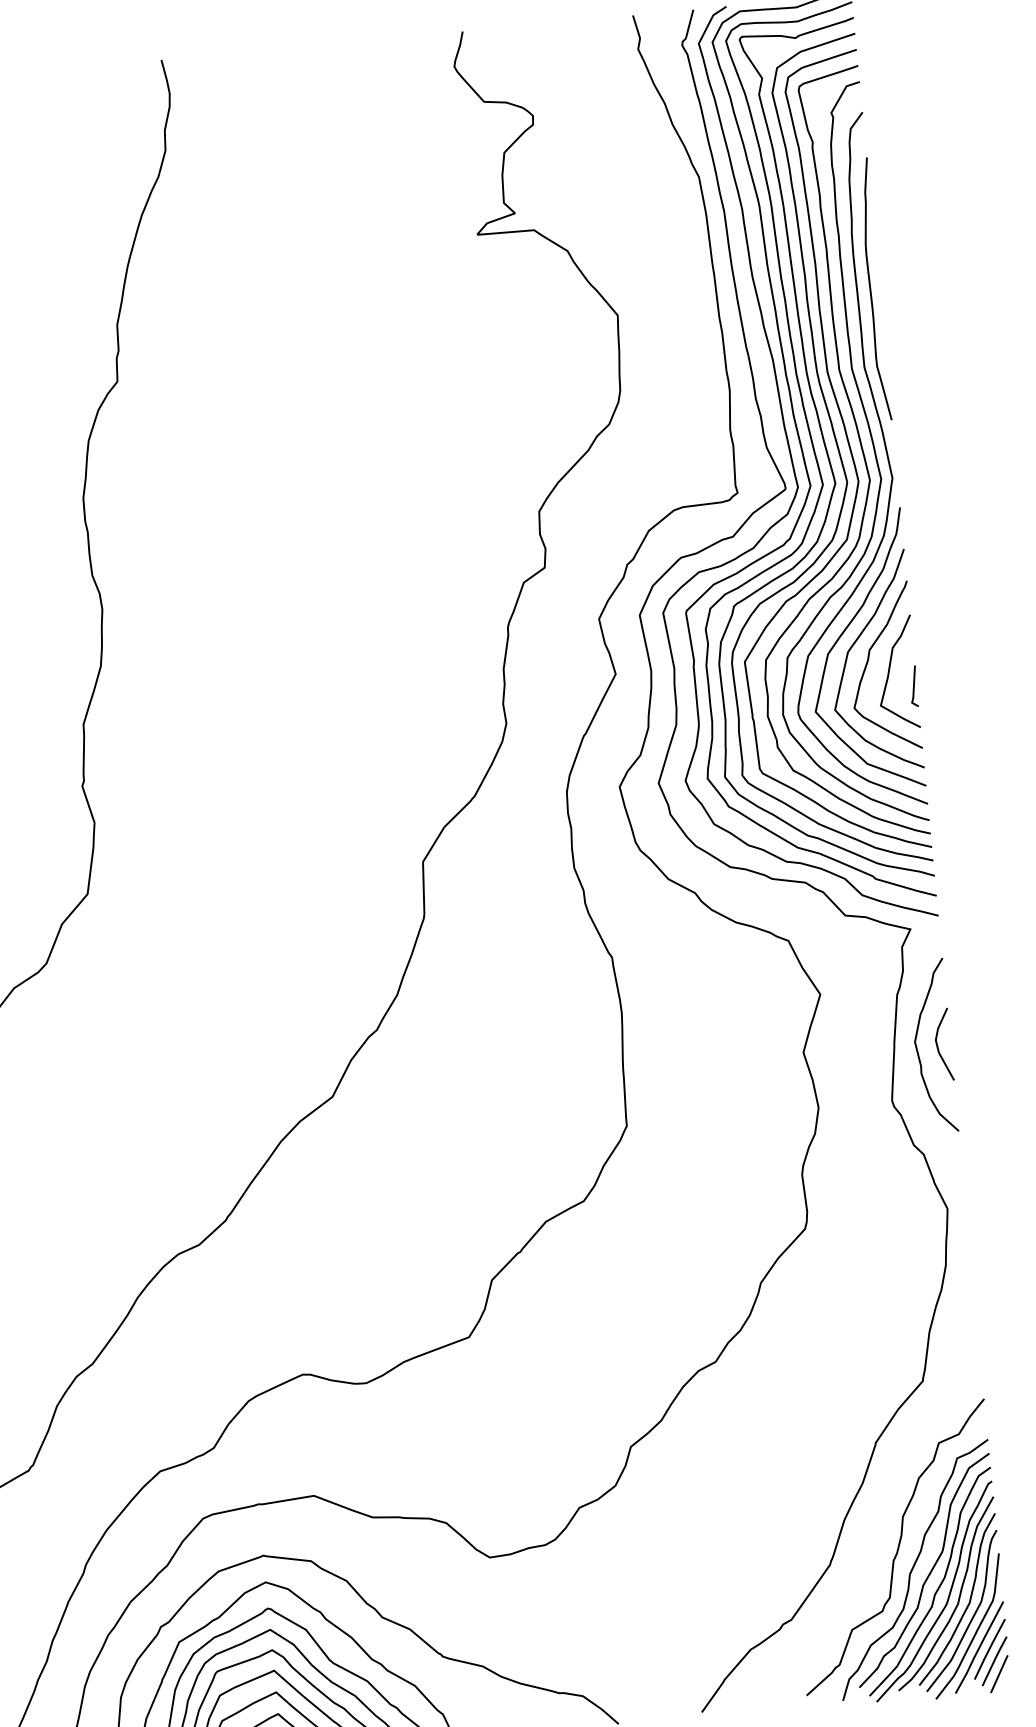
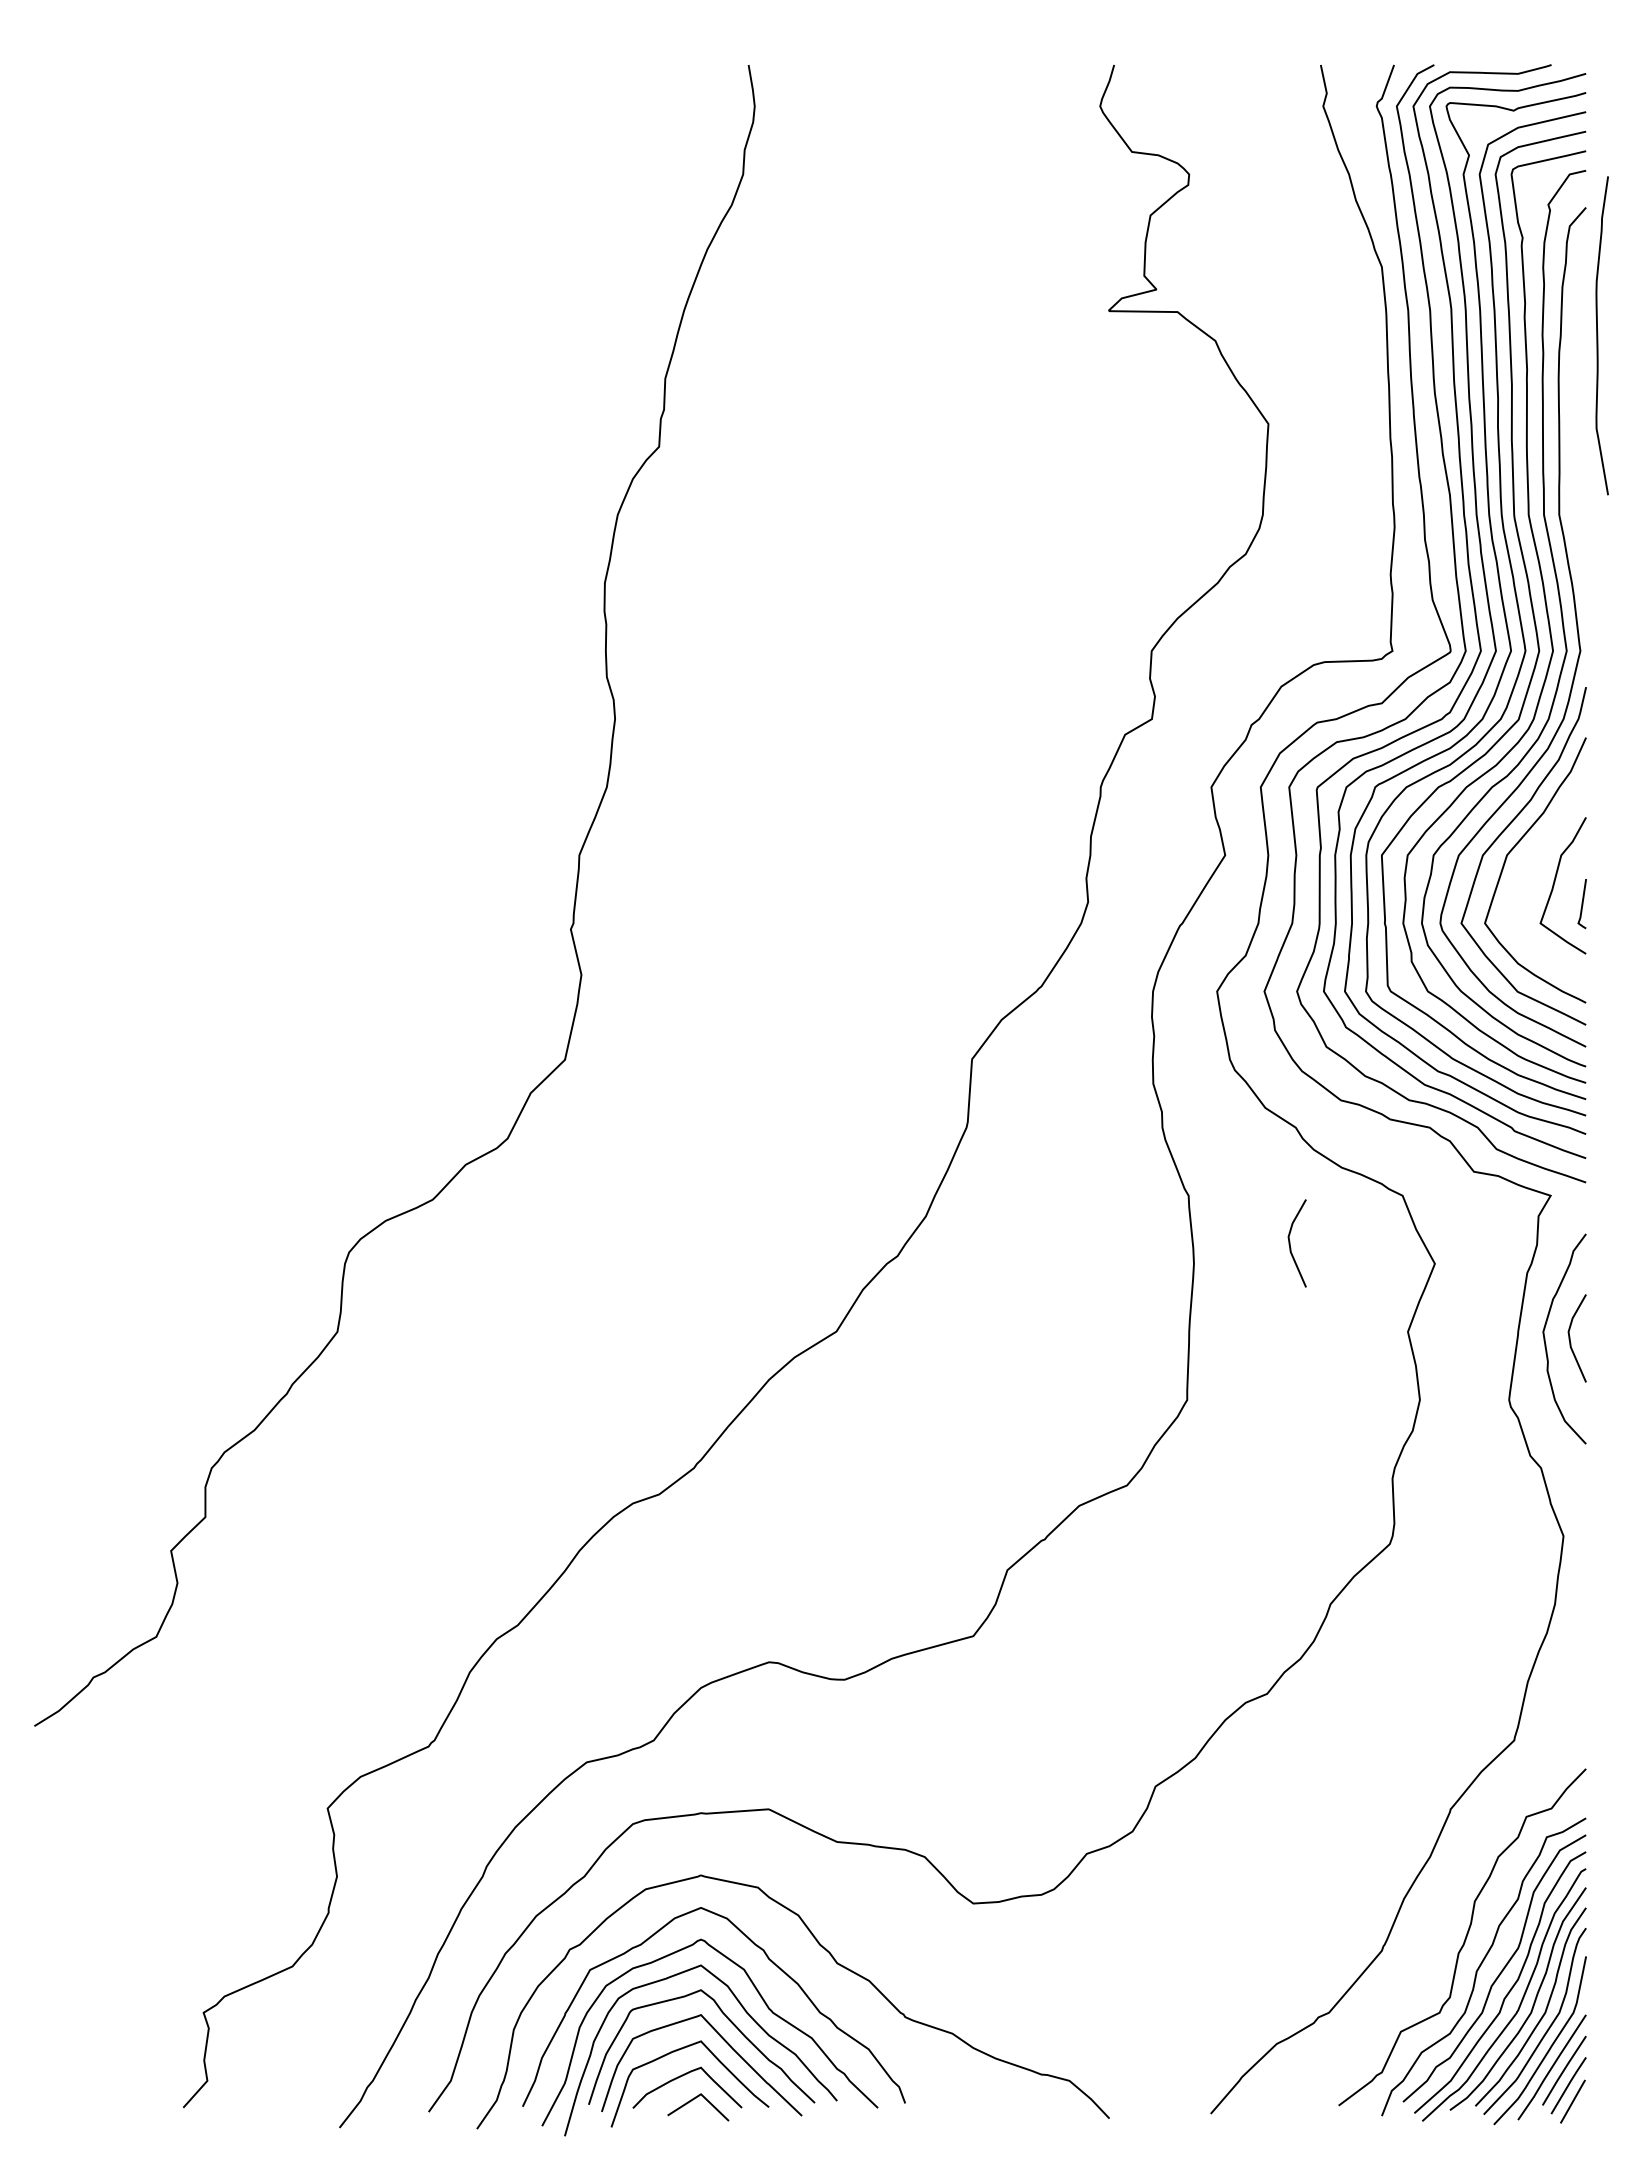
curve: (871, 289) -> (1598, 335), moved
curve: (868, 662) -> (1530, 869), removed
line: (699, 988) -> (1290, 1243), added

